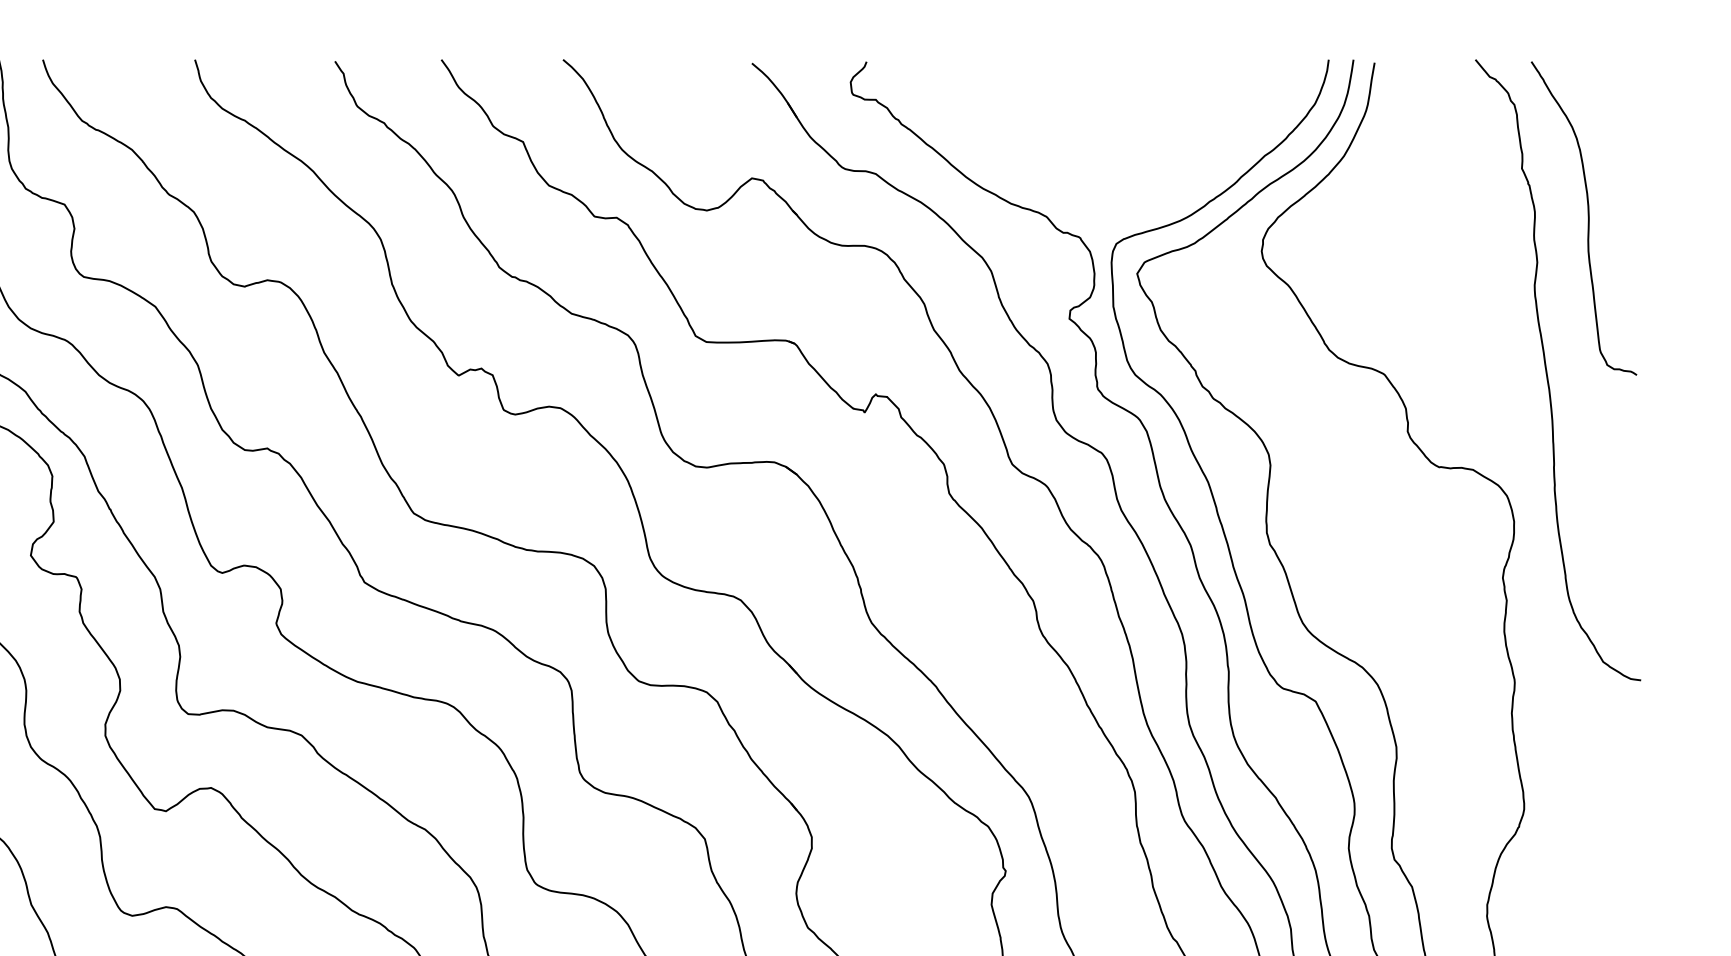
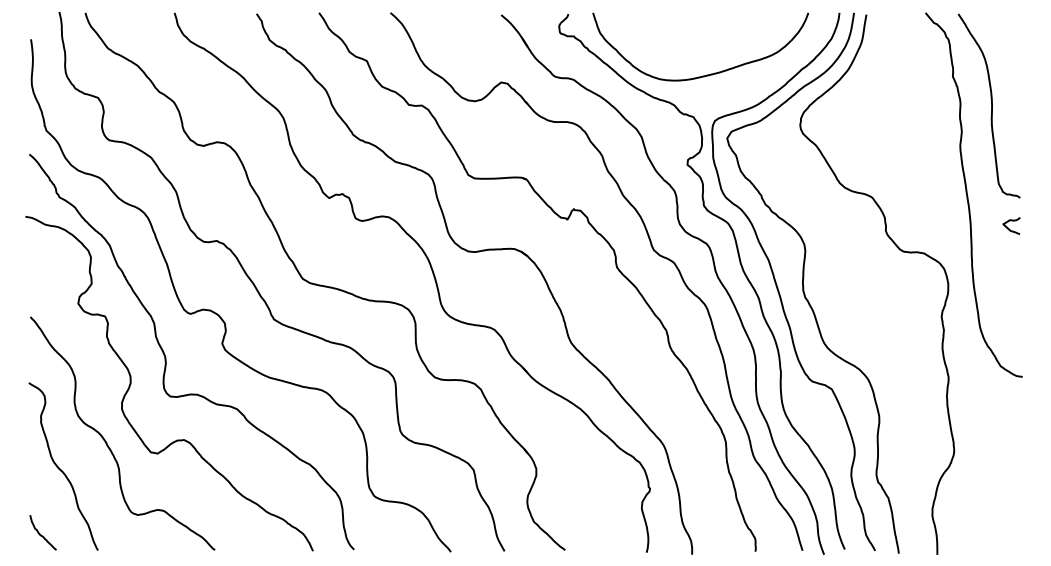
curve: (1101, 164) -> (706, 74), added
curve: (1616, 425) -> (1008, 227), added

